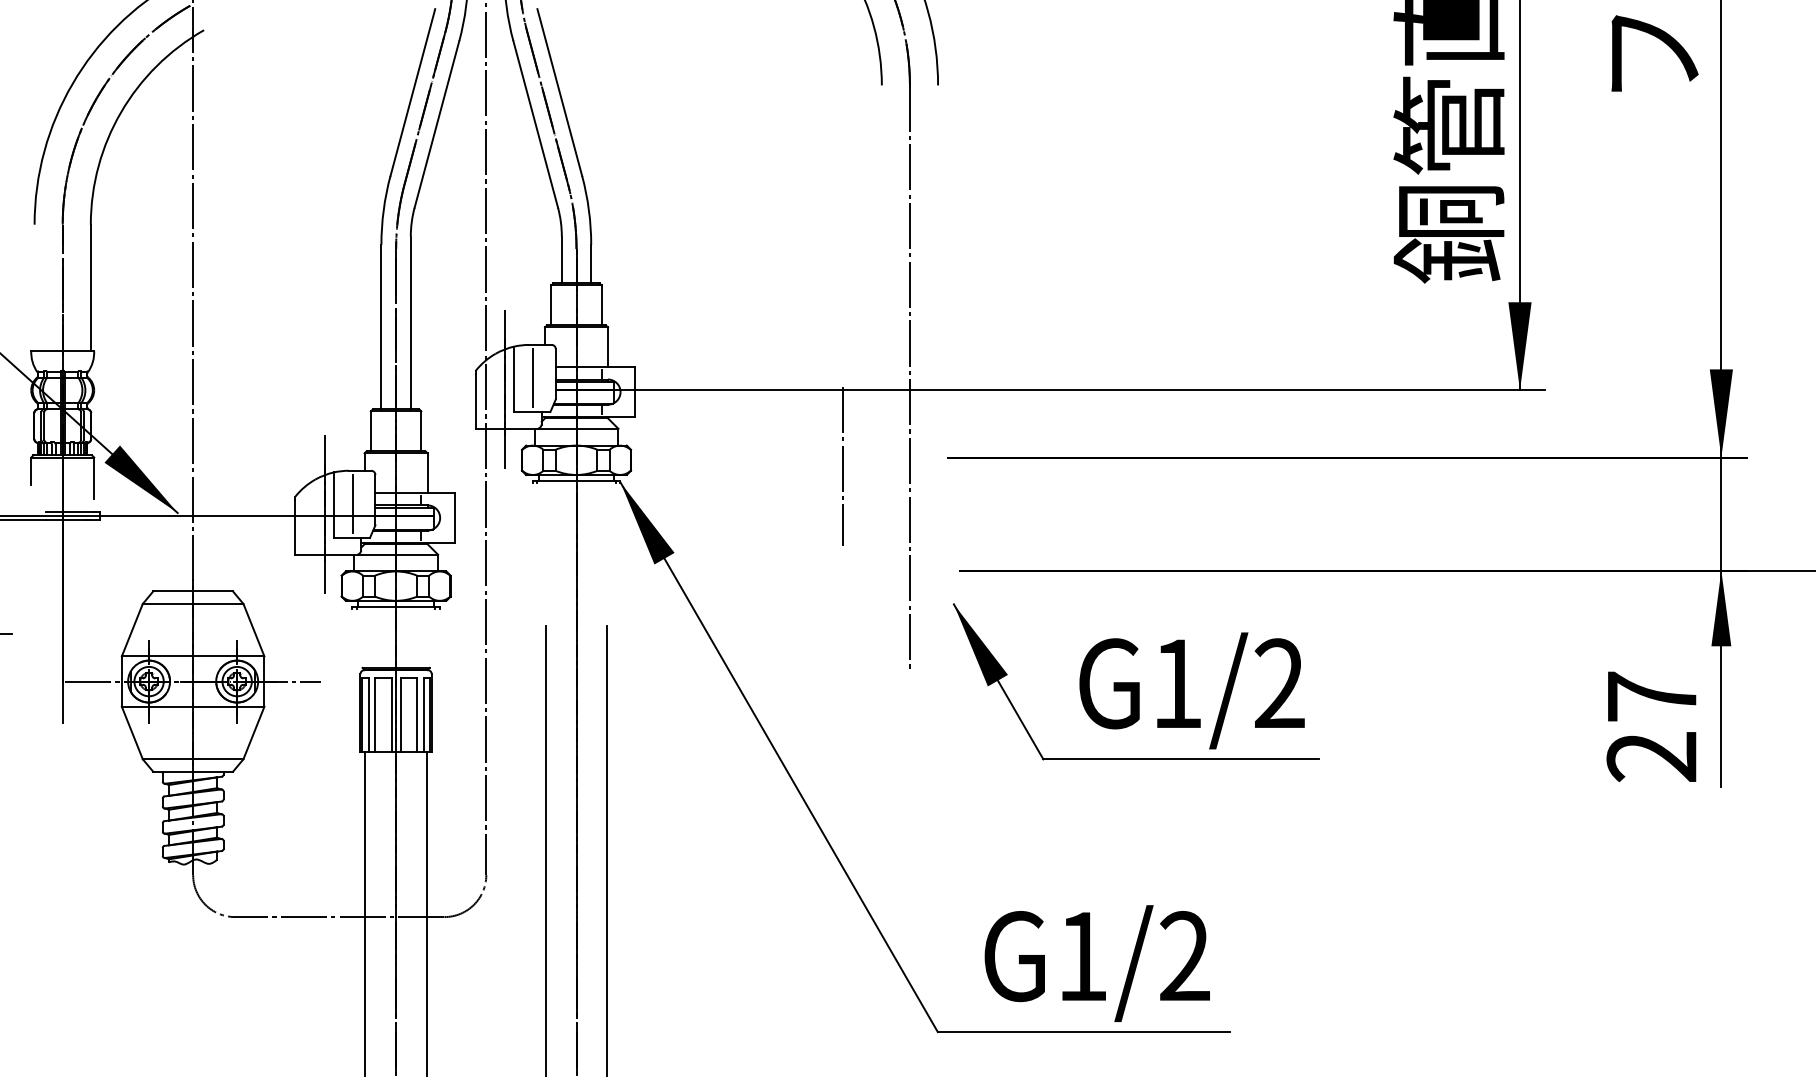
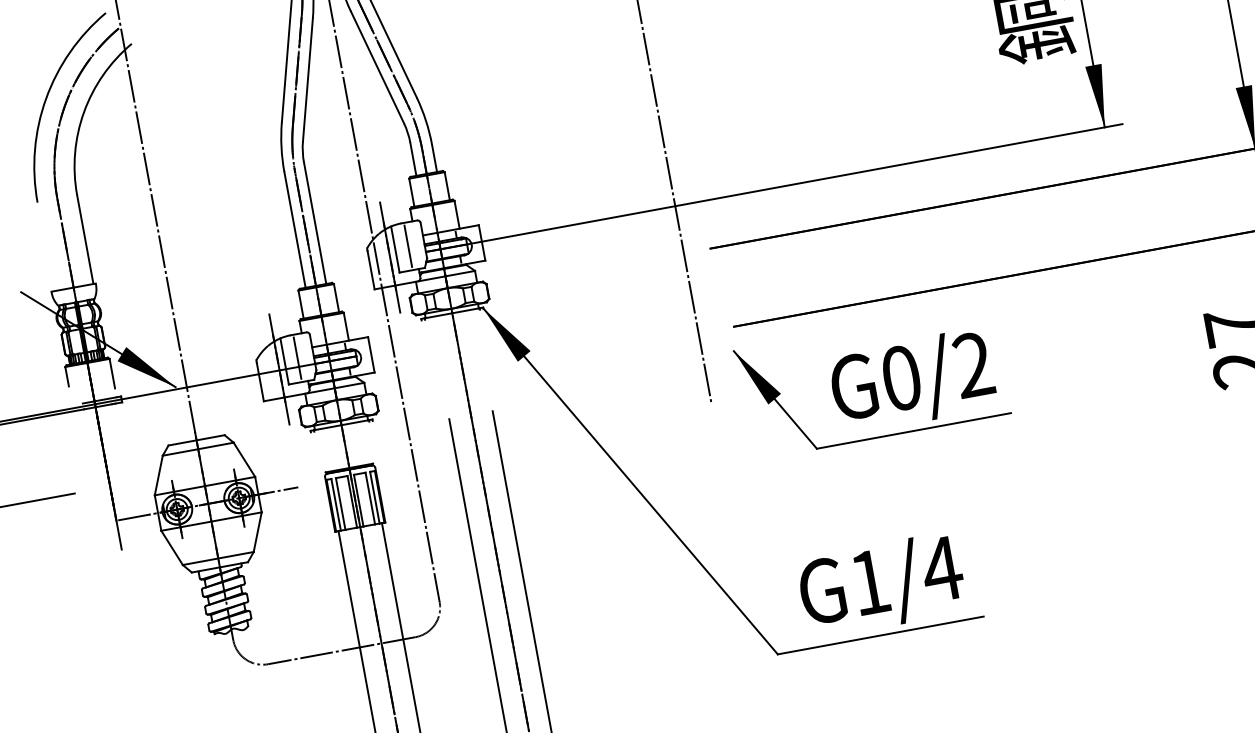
line: (842, 465) -> (637, 267), removed
text: (1177, 683) -> (901, 378), G1/2 -> G0/2
text: (1184, 955) -> (941, 568), G1/2 -> G1/4

